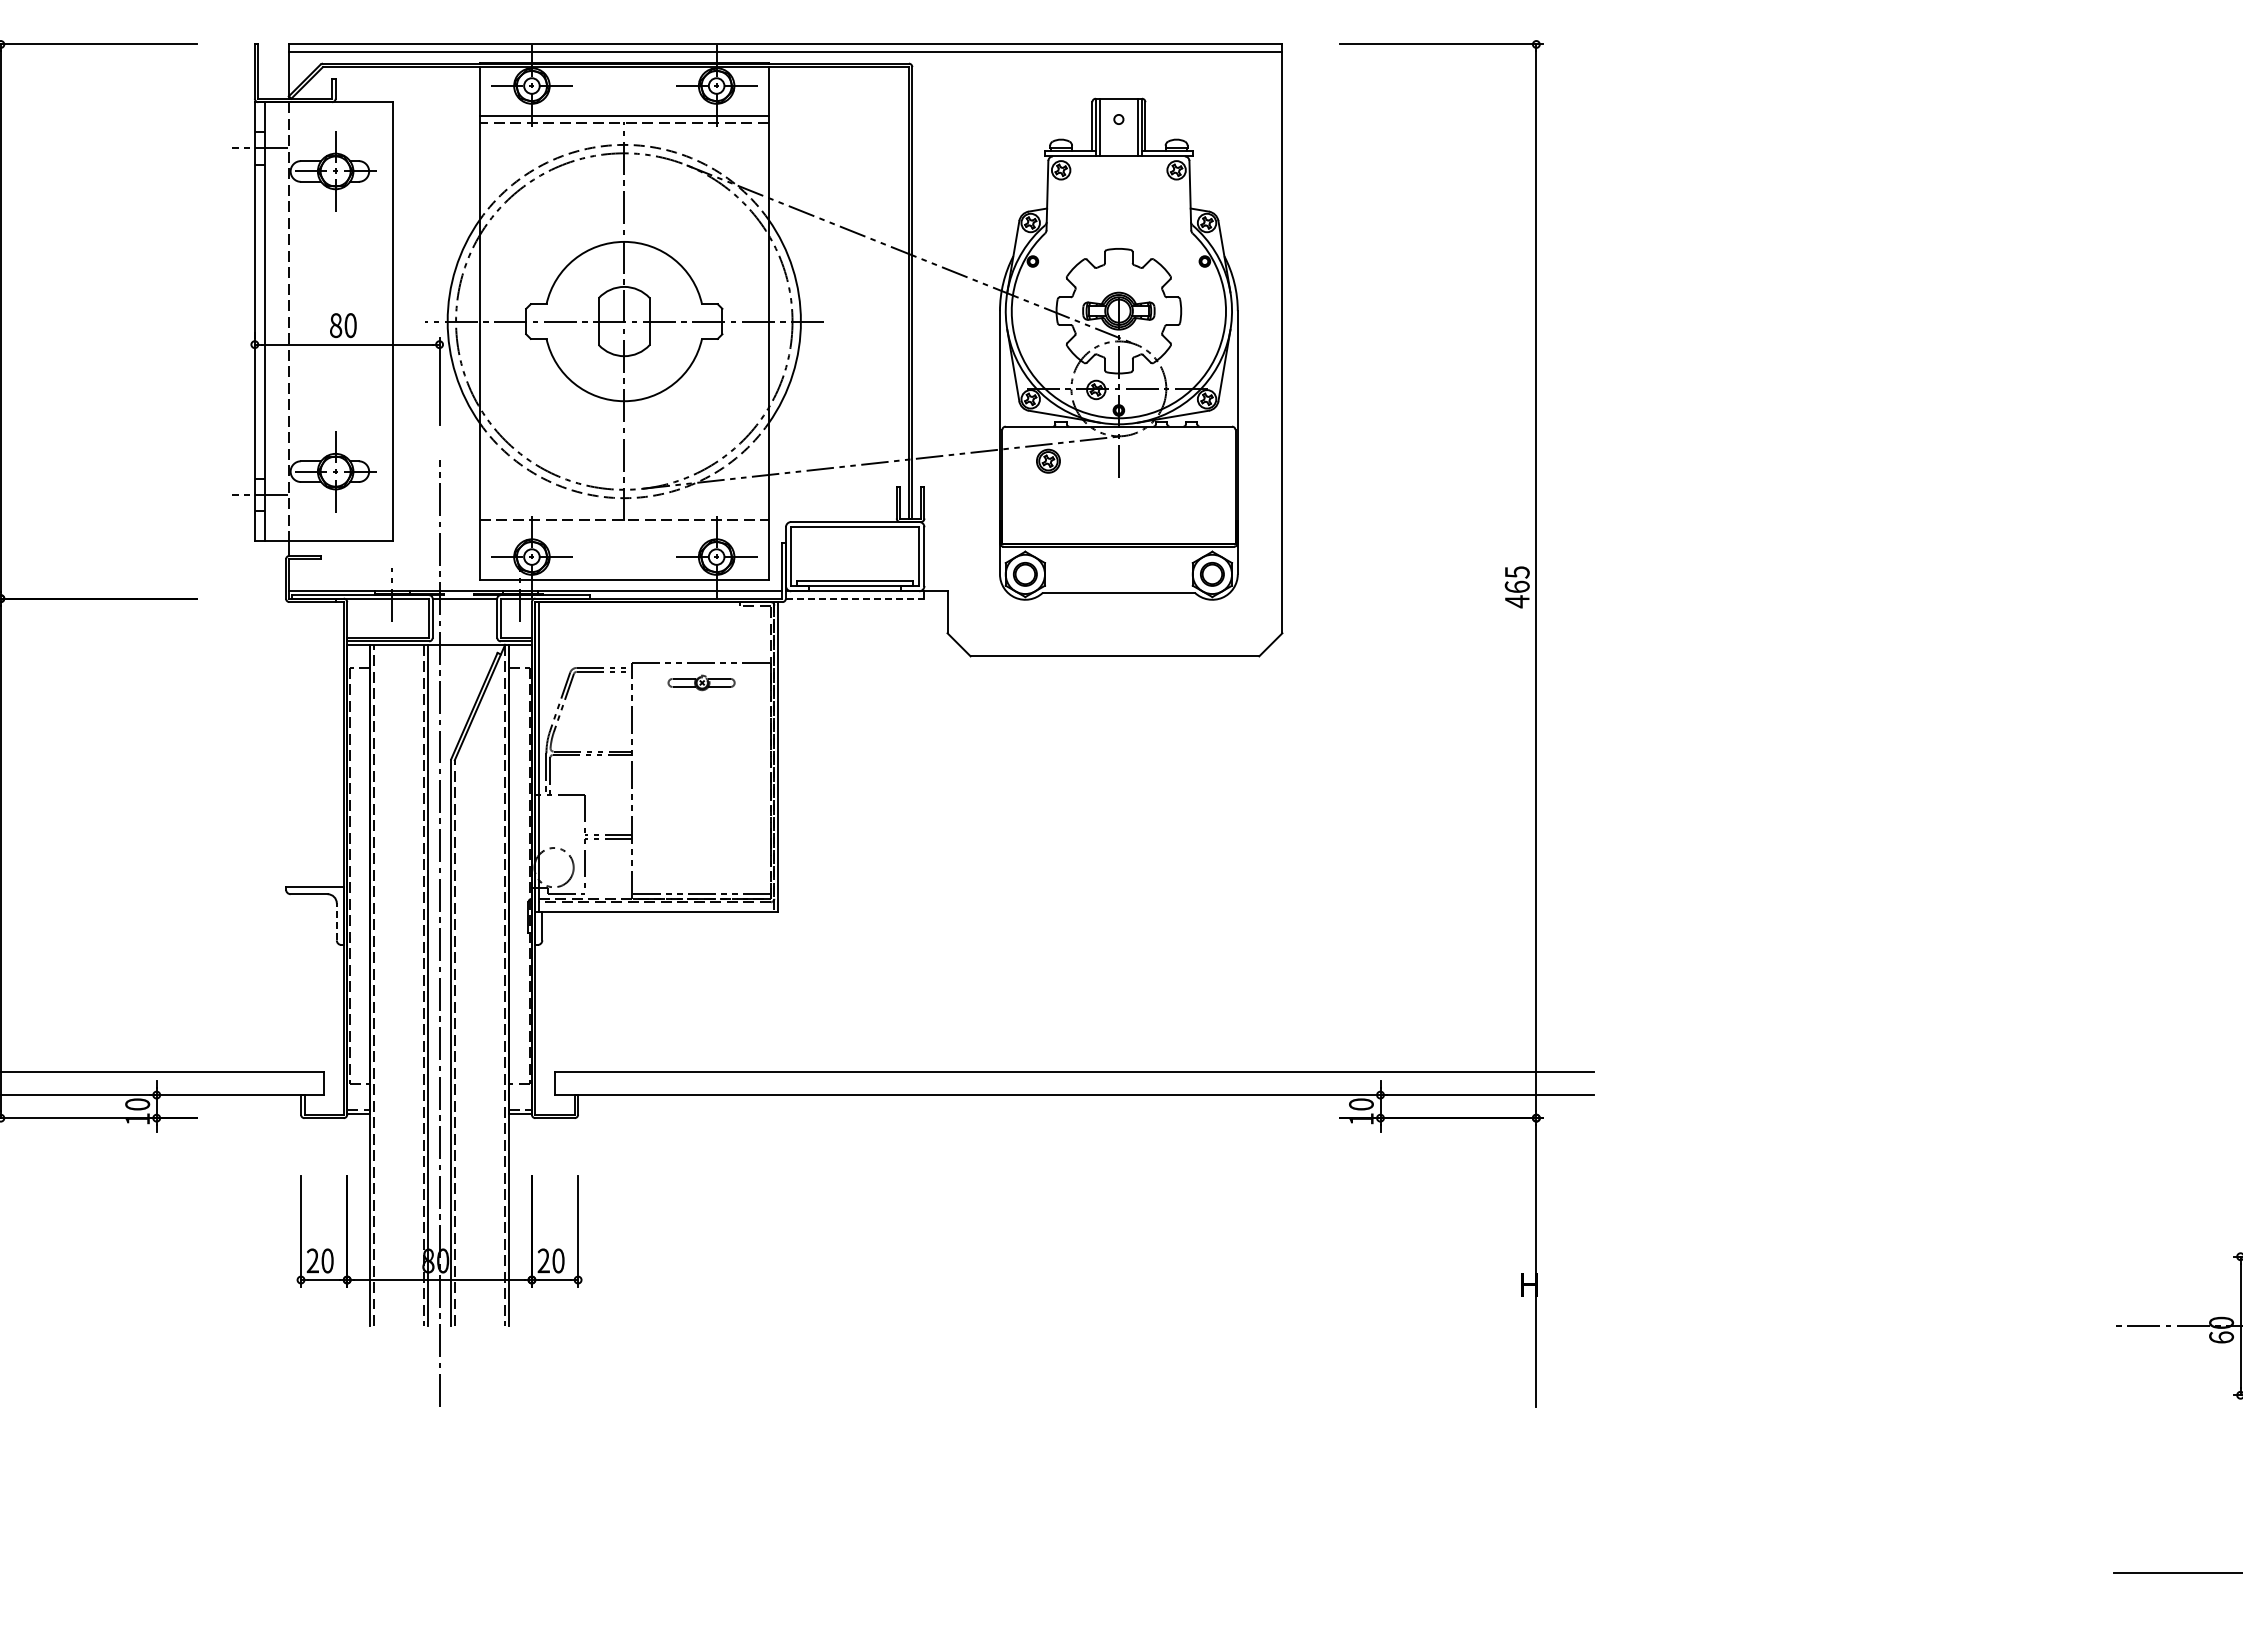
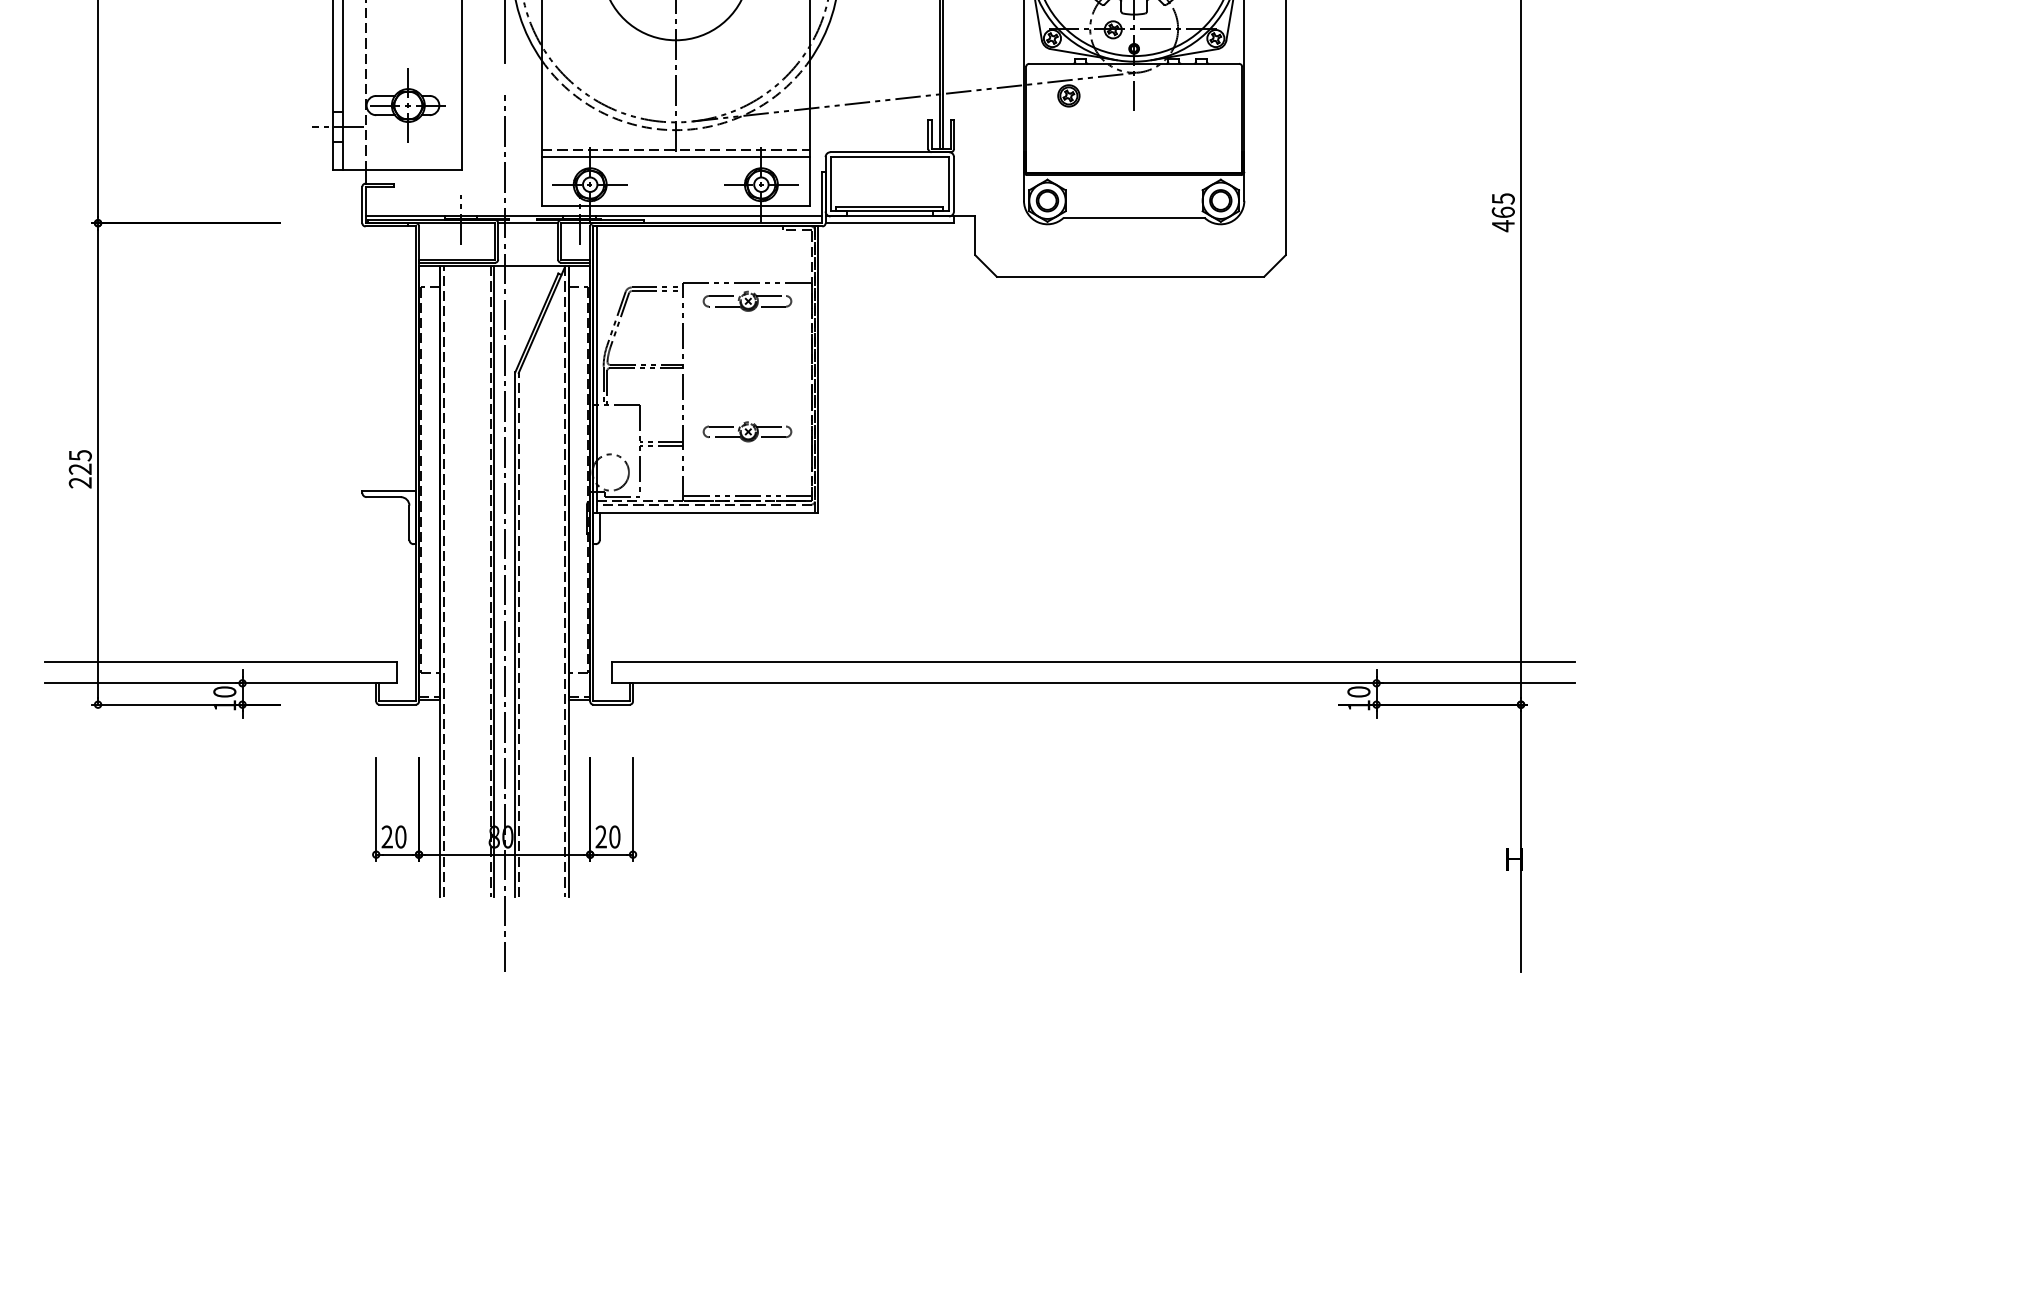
line: (623, 527) -> (675, 157), added
line: (855, 598) -> (890, 223), dashed -> solid
part: (701, 682) -> (747, 300), size x1.43
part: (701, 823) -> (747, 431), added
line: (336, 921) -> (409, 522), dashed -> solid

